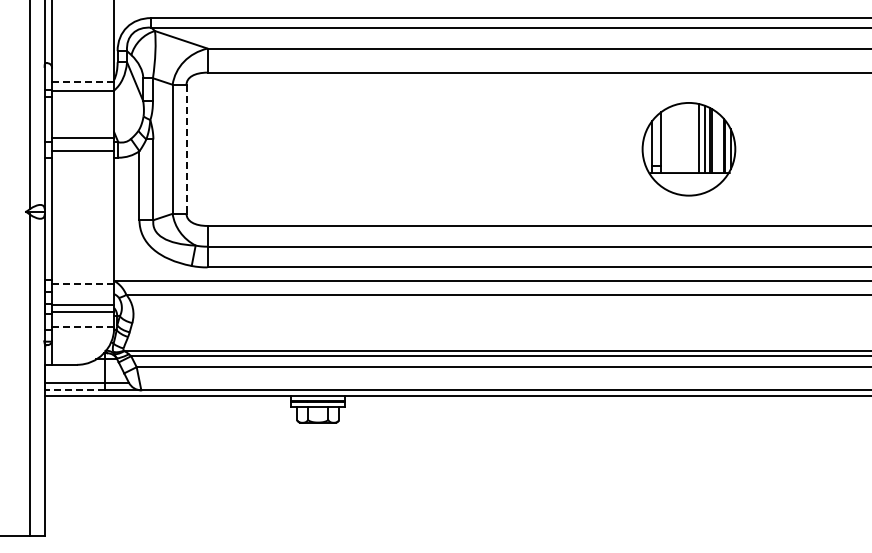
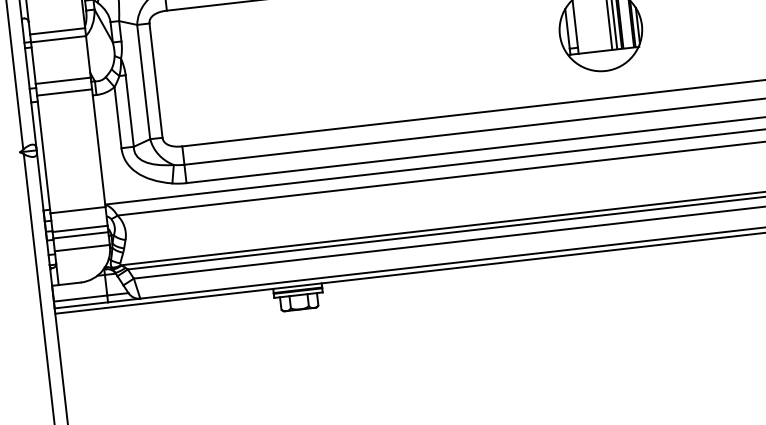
line: (83, 81) -> (57, 31), dashed -> solid
line: (186, 149) -> (156, 80), dashed -> solid
line: (83, 283) -> (78, 209), dashed -> solid
line: (82, 326) -> (81, 248), dashed -> solid
line: (74, 390) -> (81, 305), dashed -> solid

